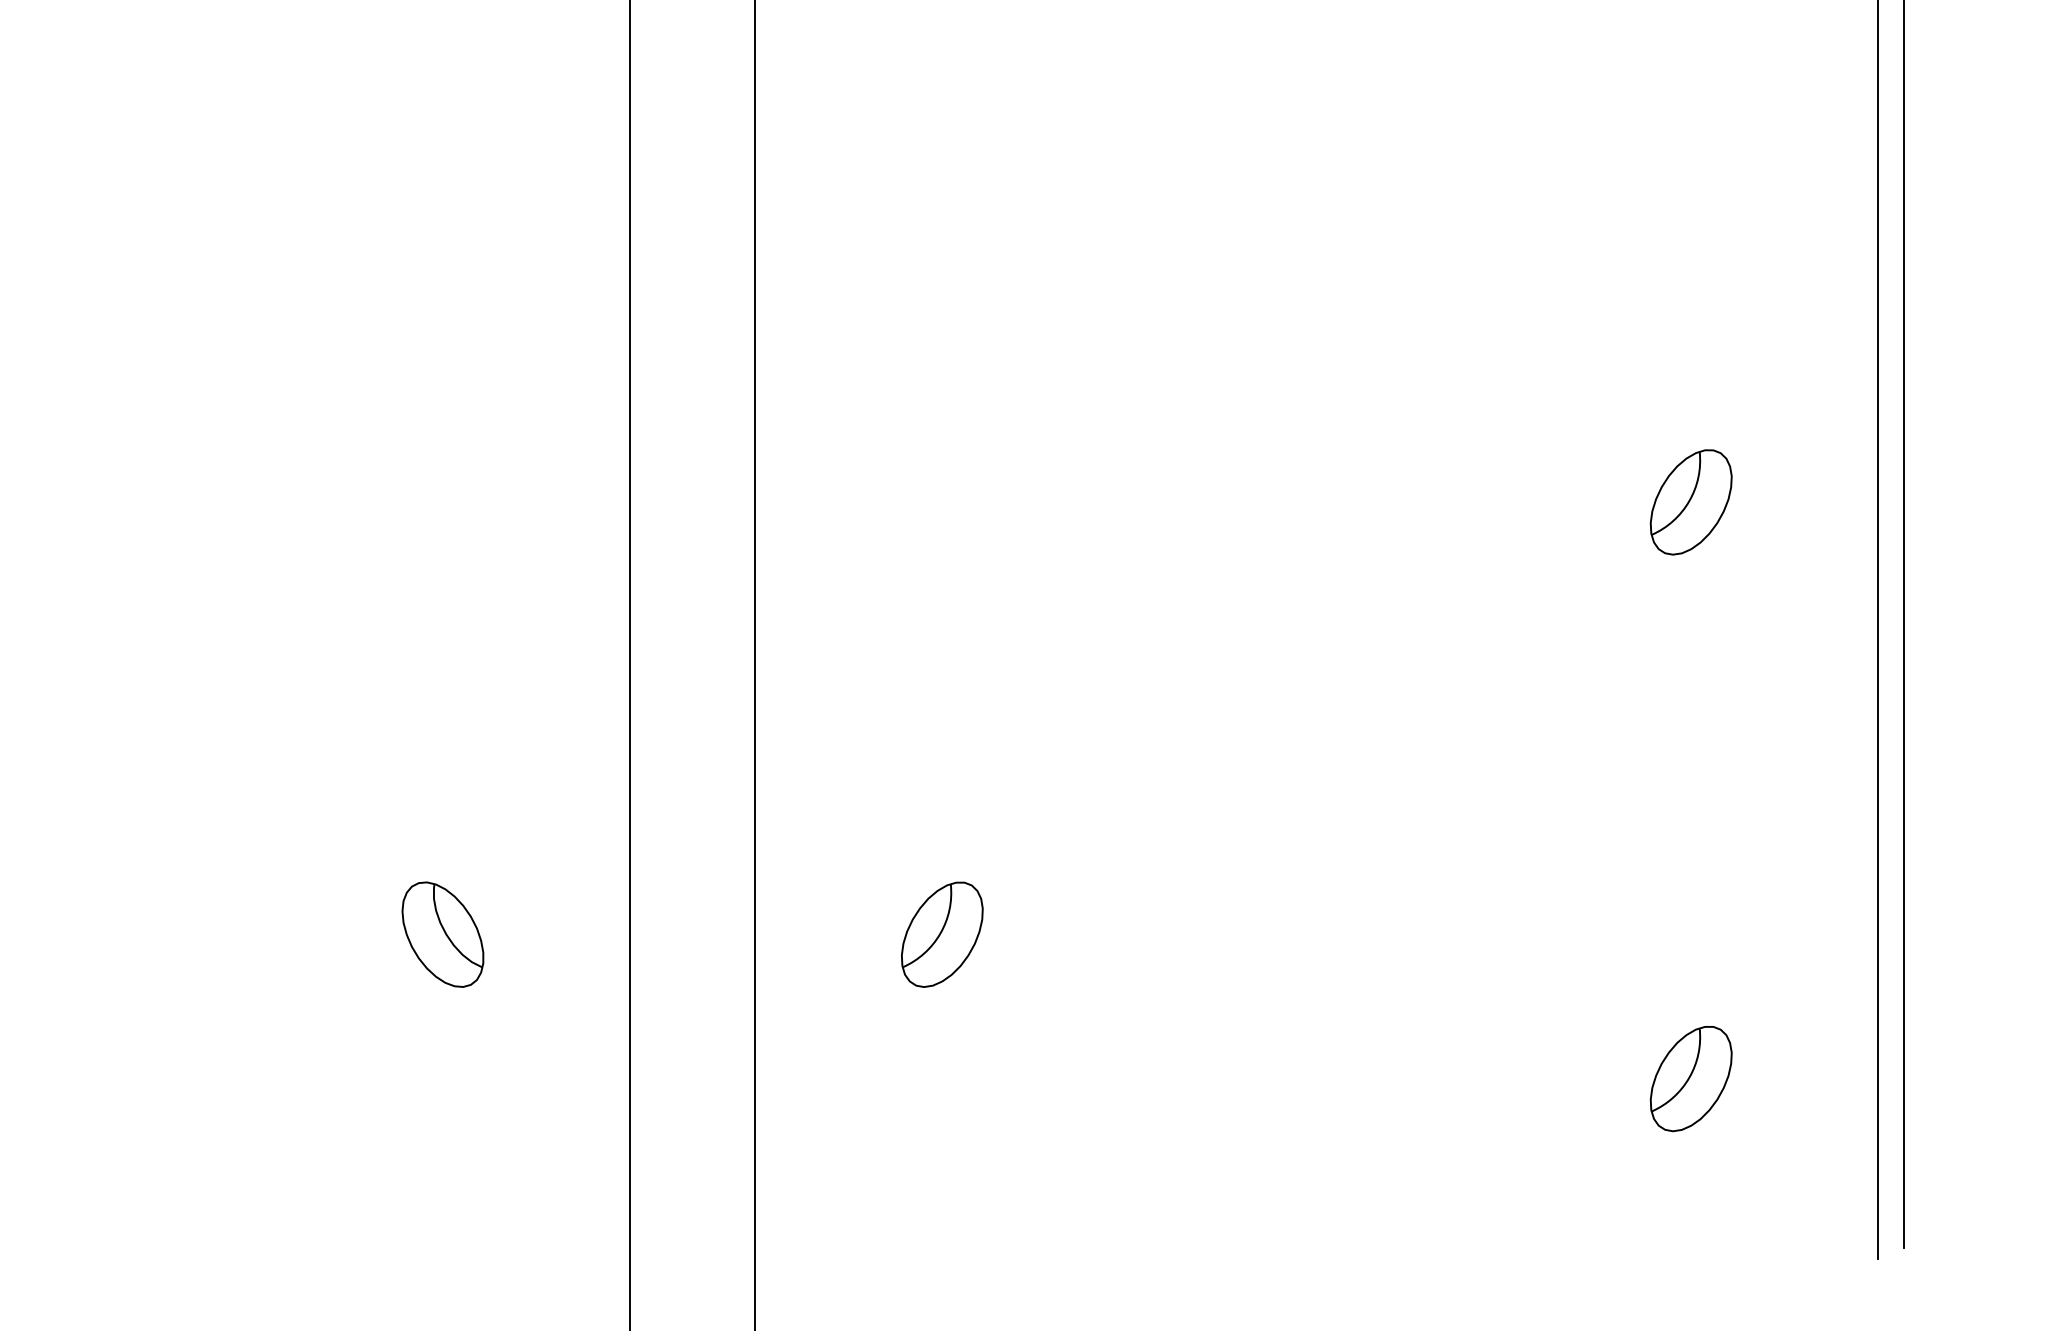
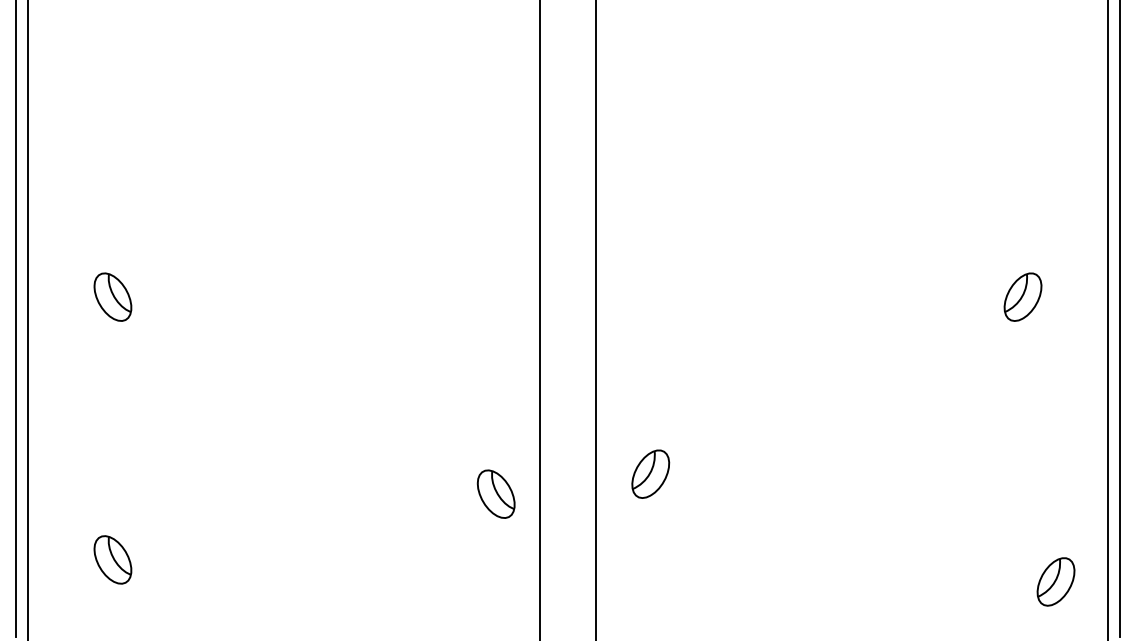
part: (441, 933) -> (495, 493), moved
part: (941, 933) -> (650, 473), moved
part: (1690, 1077) -> (1055, 581), moved

